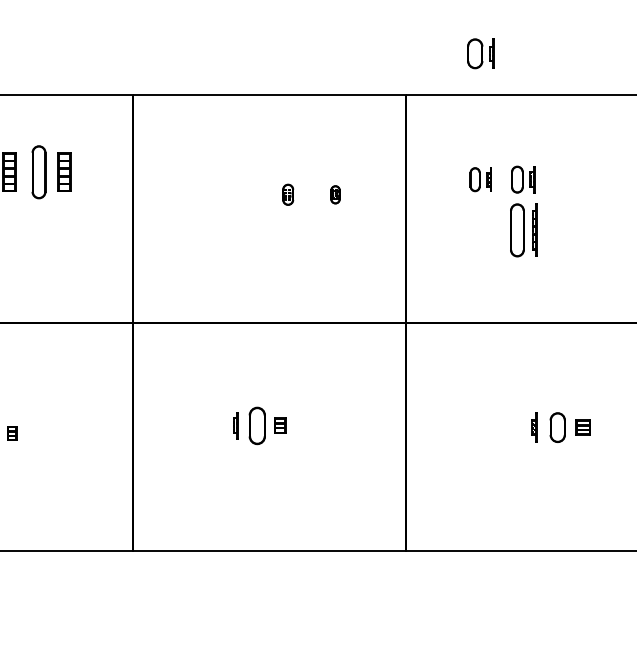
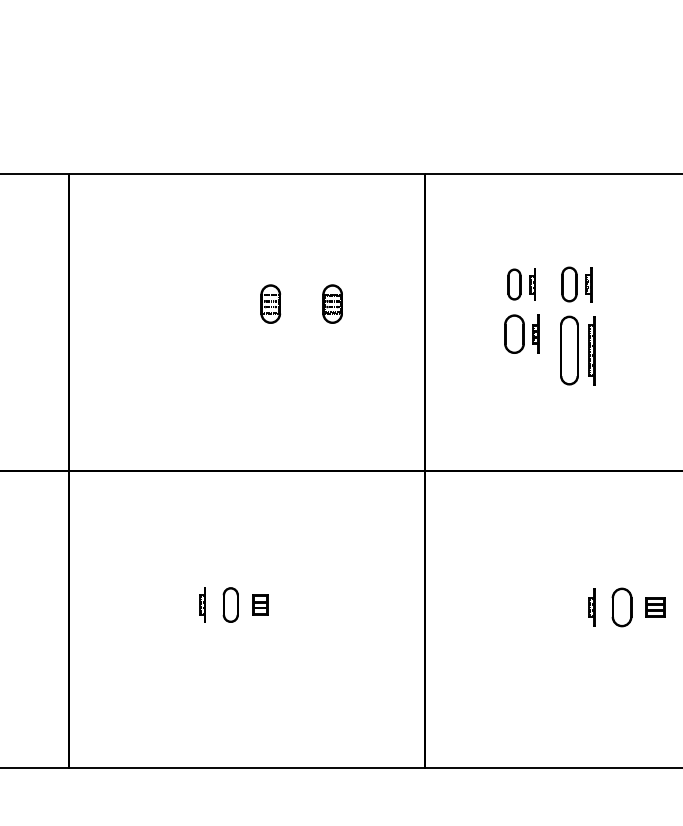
part: (480, 53) -> (521, 333), moved
part: (288, 194) -> (271, 303), size x1.43
part: (335, 194) -> (332, 303), size x1.67
part: (257, 425) -> (230, 604), size x0.71

